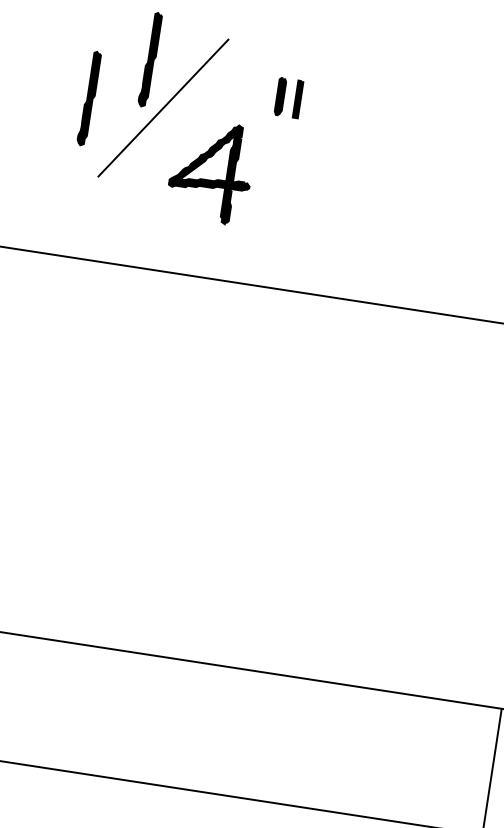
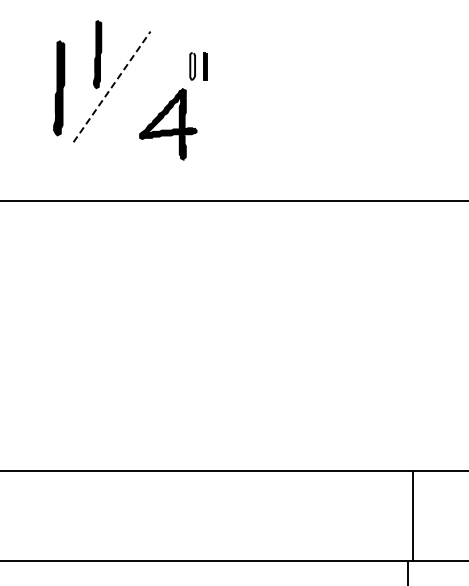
fill: (280, 96) -> (192, 66), removed
part: (88, 97) -> (58, 87), size x1.4
line: (164, 107) -> (112, 86), solid -> dashed
part: (211, 172) -> (168, 124), moved

